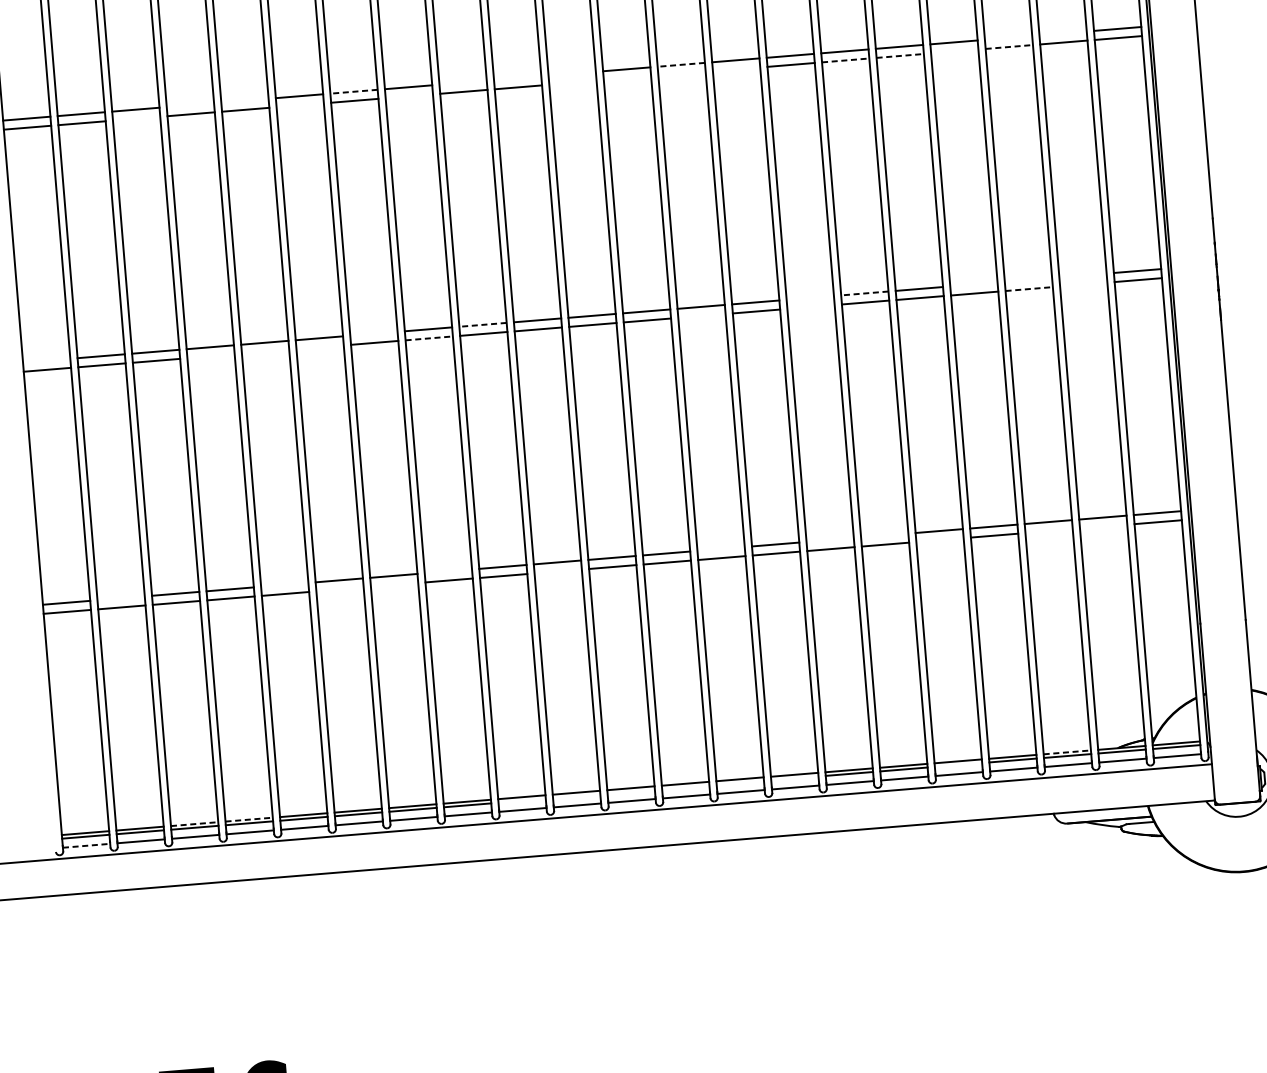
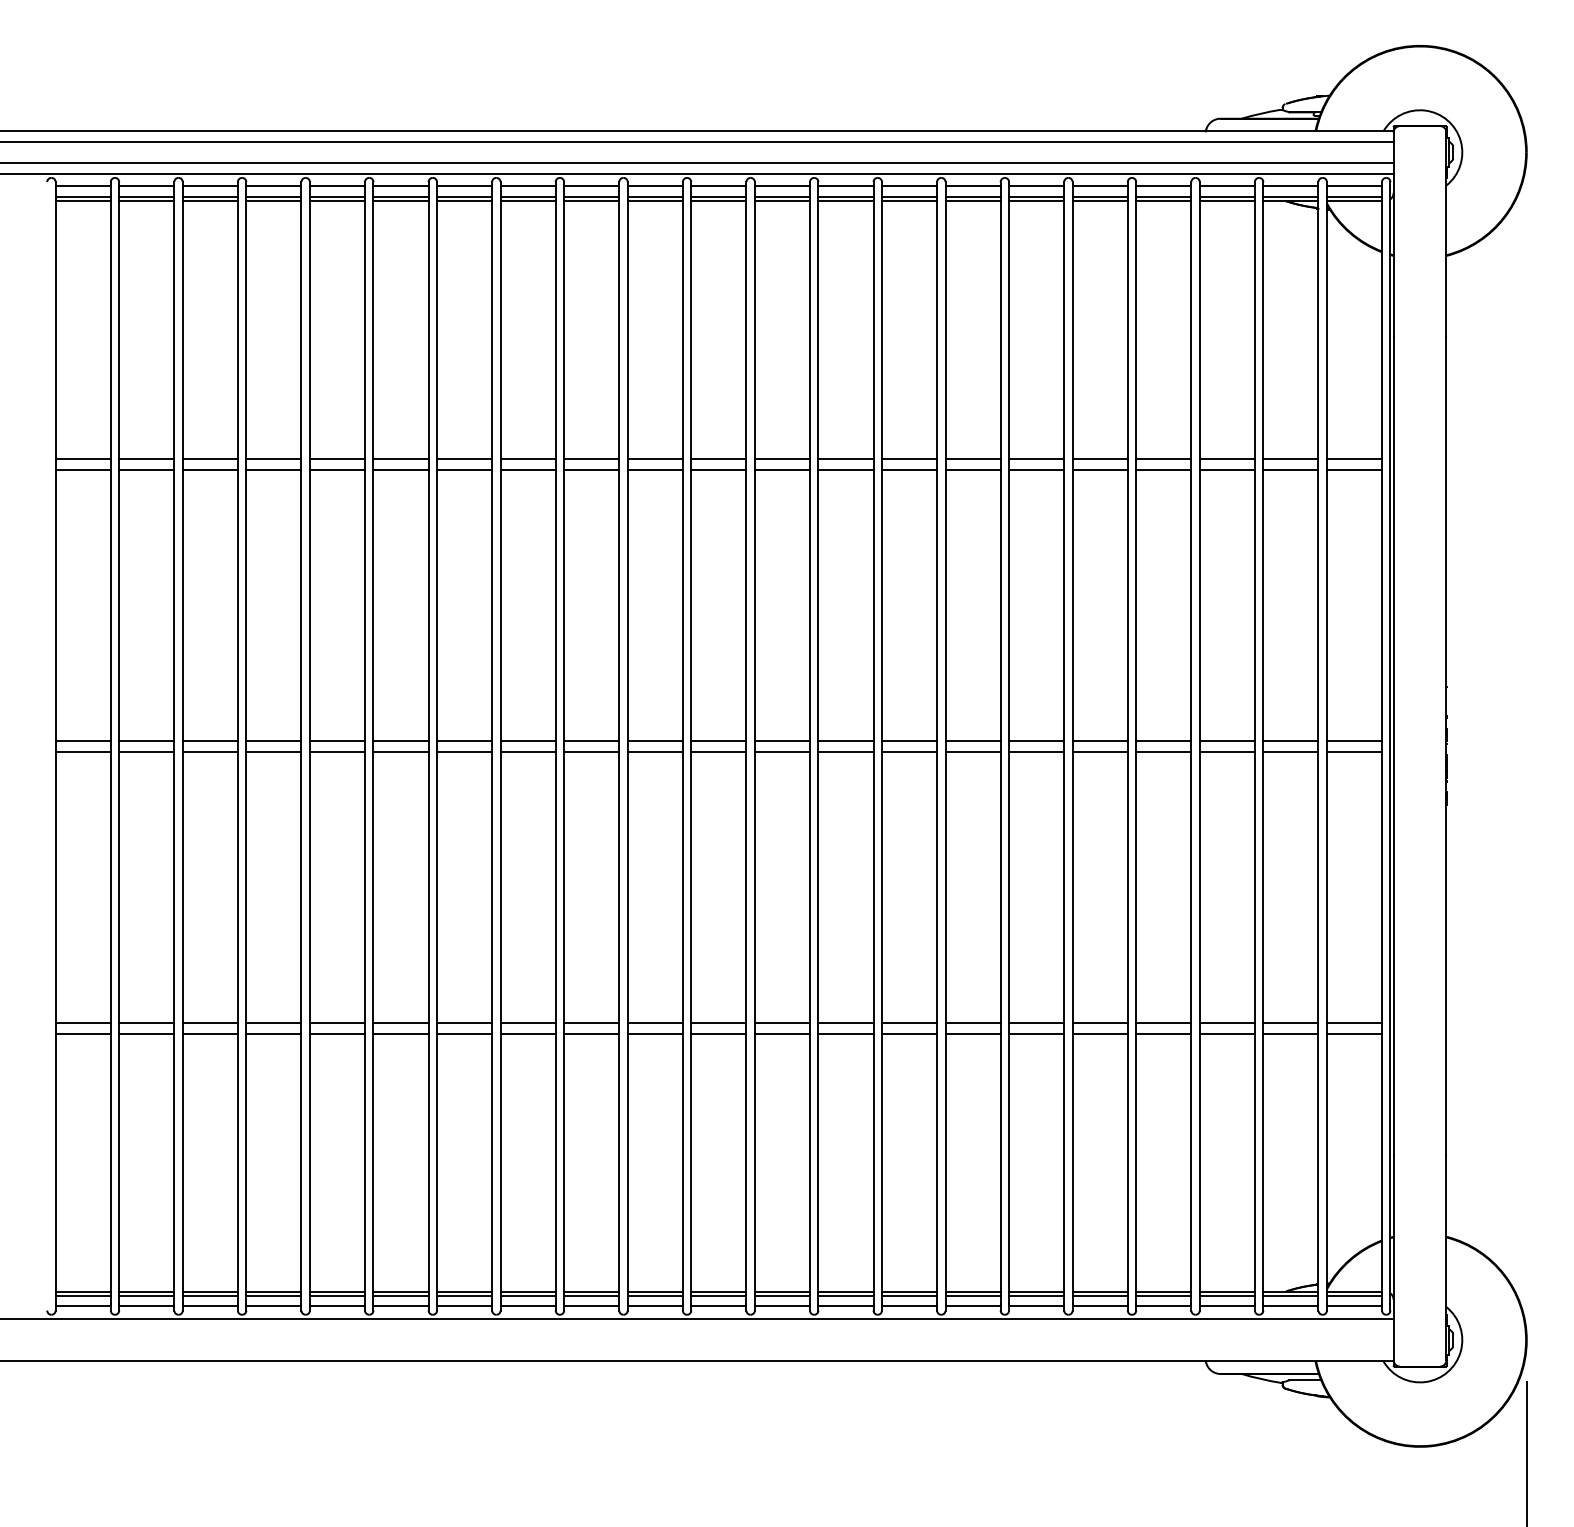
line: (1062, 33) -> (1290, 458), added
line: (1007, 37) -> (1226, 458), added
line: (1009, 46) -> (1227, 469), dashed -> solid
line: (954, 51) -> (1163, 469), added
line: (900, 55) -> (1100, 469), dashed -> solid
line: (845, 60) -> (1036, 469), dashed -> solid
line: (680, 64) -> (845, 458), dashed -> solid
line: (736, 69) -> (909, 469), added
line: (571, 73) -> (718, 458), added
line: (681, 73) -> (845, 469), added
line: (516, 77) -> (654, 458), added
line: (626, 78) -> (781, 469), added
line: (462, 82) -> (591, 458), added
line: (572, 82) -> (718, 469), added
line: (353, 91) -> (464, 458), dashed -> solid
line: (408, 96) -> (527, 469), added
line: (244, 100) -> (337, 458), added
line: (190, 104) -> (273, 458), added
line: (299, 105) -> (400, 469), added
line: (135, 118) -> (209, 469), added
line: (1082, 275) -> (1290, 741), added
line: (1027, 280) -> (1226, 741), added
line: (973, 284) -> (1163, 741), added
line: (1083, 284) -> (1290, 751), added
line: (1029, 288) -> (1227, 751), dashed -> solid
line: (864, 293) -> (1036, 741), dashed -> solid
line: (809, 298) -> (972, 741), added
line: (810, 306) -> (972, 751), added
line: (701, 315) -> (845, 751), added
line: (482, 325) -> (591, 741), dashed -> solid
line: (373, 334) -> (464, 741), added
line: (429, 338) -> (528, 751), dashed -> solid
line: (319, 347) -> (400, 751), added
line: (265, 351) -> (337, 751), added
line: (210, 356) -> (273, 751), added
line: (46, 361) -> (82, 741), added
line: (1103, 526) -> (1290, 1033), added
line: (1048, 531) -> (1226, 1033), added
line: (884, 535) -> (1036, 1023), added
line: (939, 539) -> (1099, 1033), added
line: (829, 540) -> (972, 1023), added
line: (720, 549) -> (845, 1023), added
line: (447, 571) -> (527, 1023), added
line: (557, 571) -> (654, 1033), added
line: (394, 584) -> (464, 1033), added
line: (284, 585) -> (337, 1023), added
line: (339, 589) -> (400, 1033), added
line: (120, 598) -> (146, 1023), added
line: (1067, 752) -> (1227, 1291), dashed -> solid
line: (957, 764) -> (1099, 1295), added
line: (794, 778) -> (909, 1295), added
line: (739, 782) -> (845, 1295), added
line: (685, 787) -> (781, 1295), added
line: (630, 791) -> (718, 1295), added
line: (576, 796) -> (654, 1295), added
line: (521, 800) -> (591, 1295), added
line: (248, 819) -> (273, 1291), dashed -> solid
line: (194, 824) -> (210, 1291), dashed -> solid
line: (86, 845) -> (83, 1306), dashed -> solid

